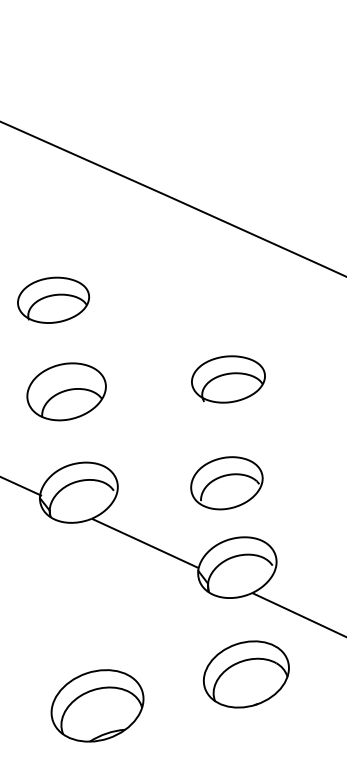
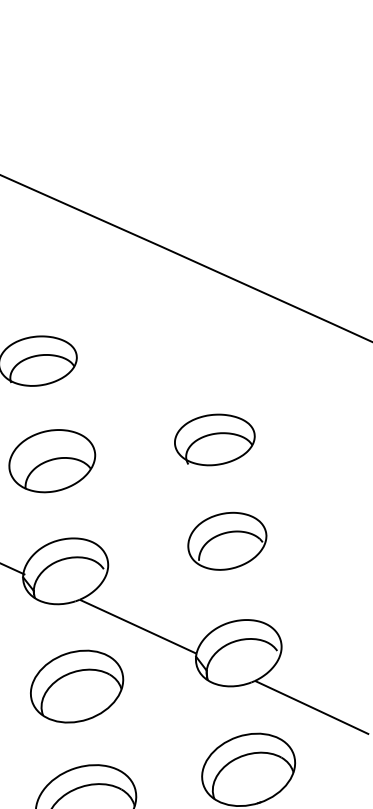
part: (228, 379) -> (214, 439), moved
part: (226, 483) -> (226, 541), moved
part: (89, 597) -> (77, 685), added

